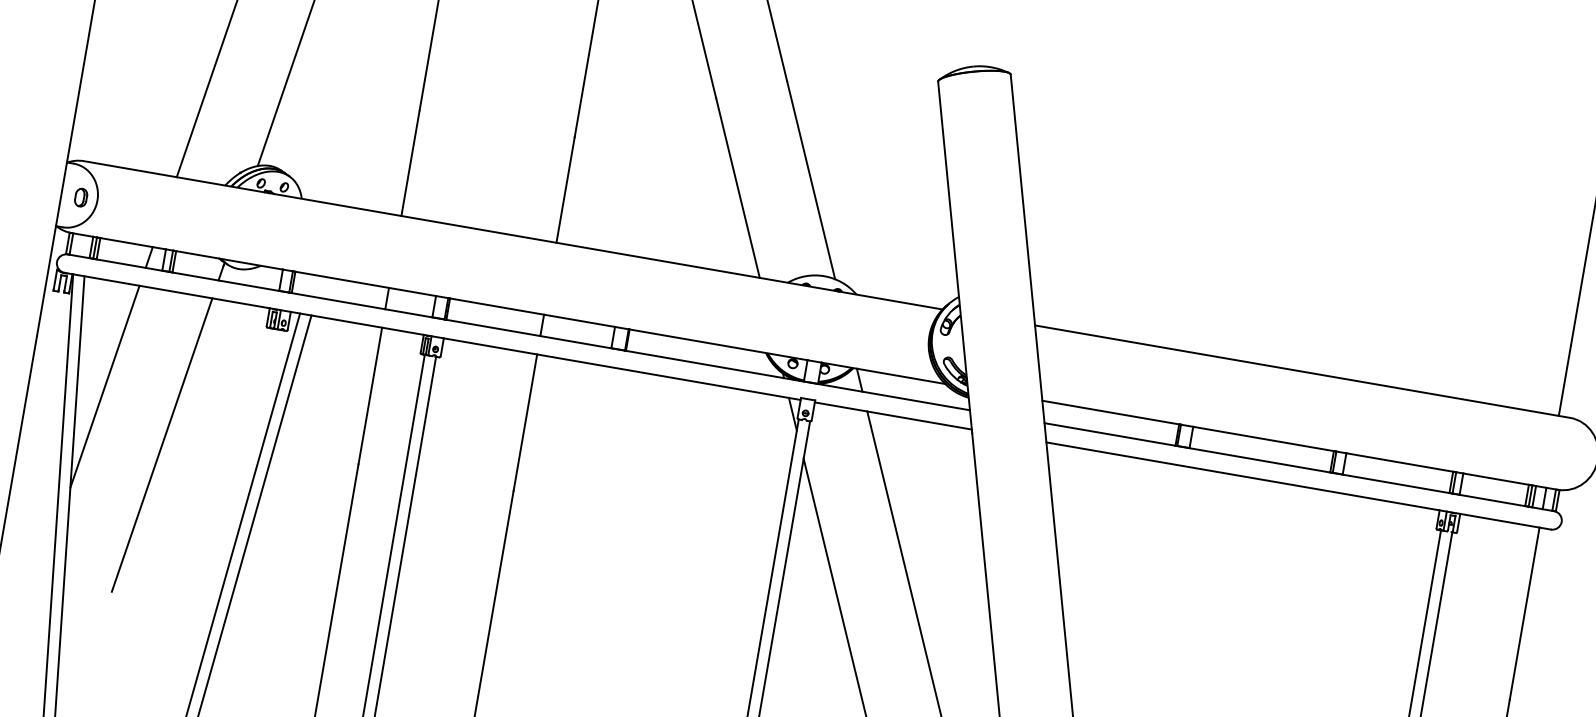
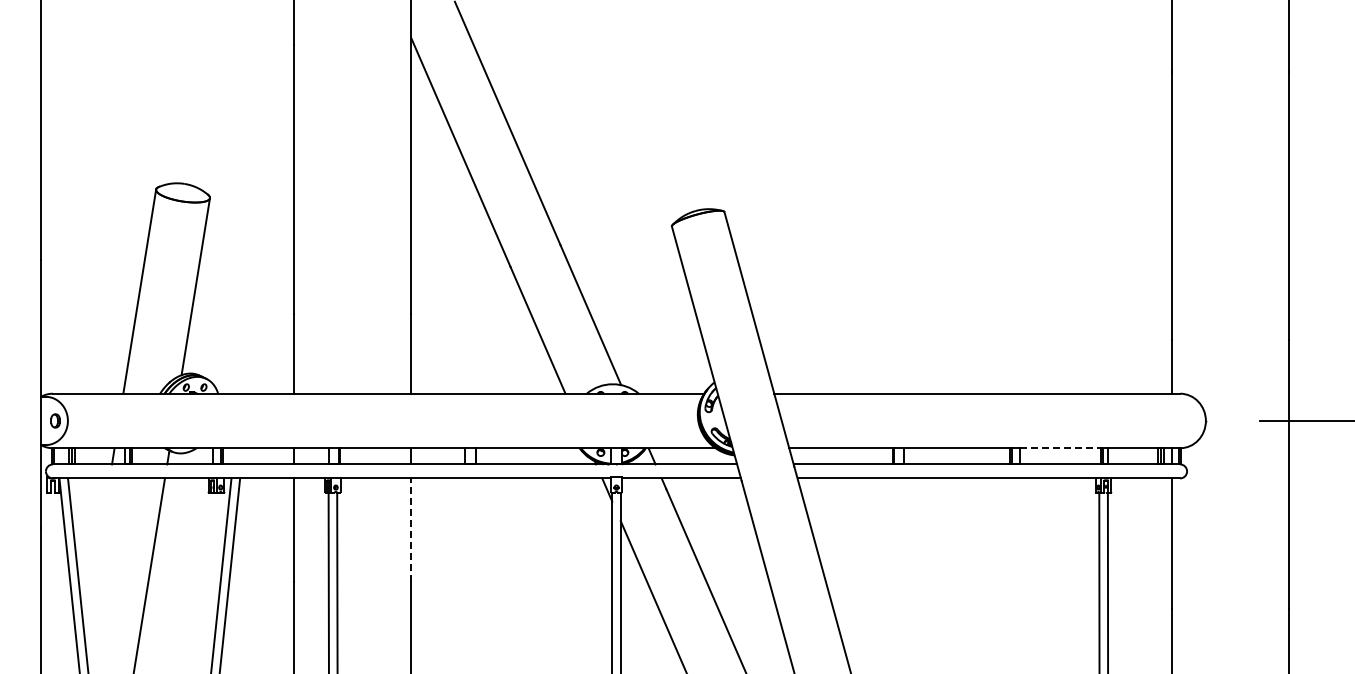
line: (104, 385) -> (96, 556), removed
line: (525, 423) -> (411, 530), solid -> dashed
line: (1401, 463) -> (1061, 448), solid -> dashed

